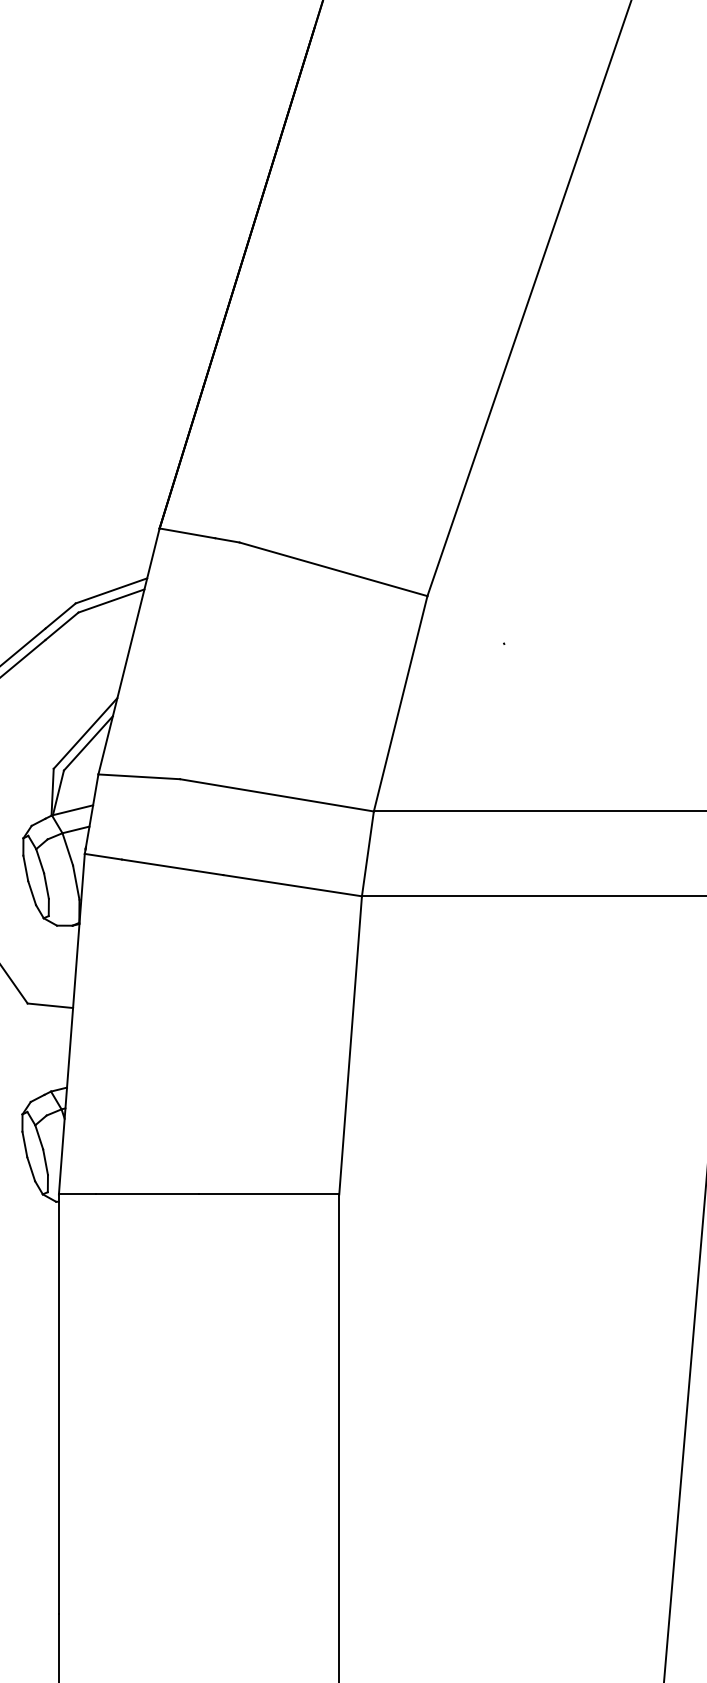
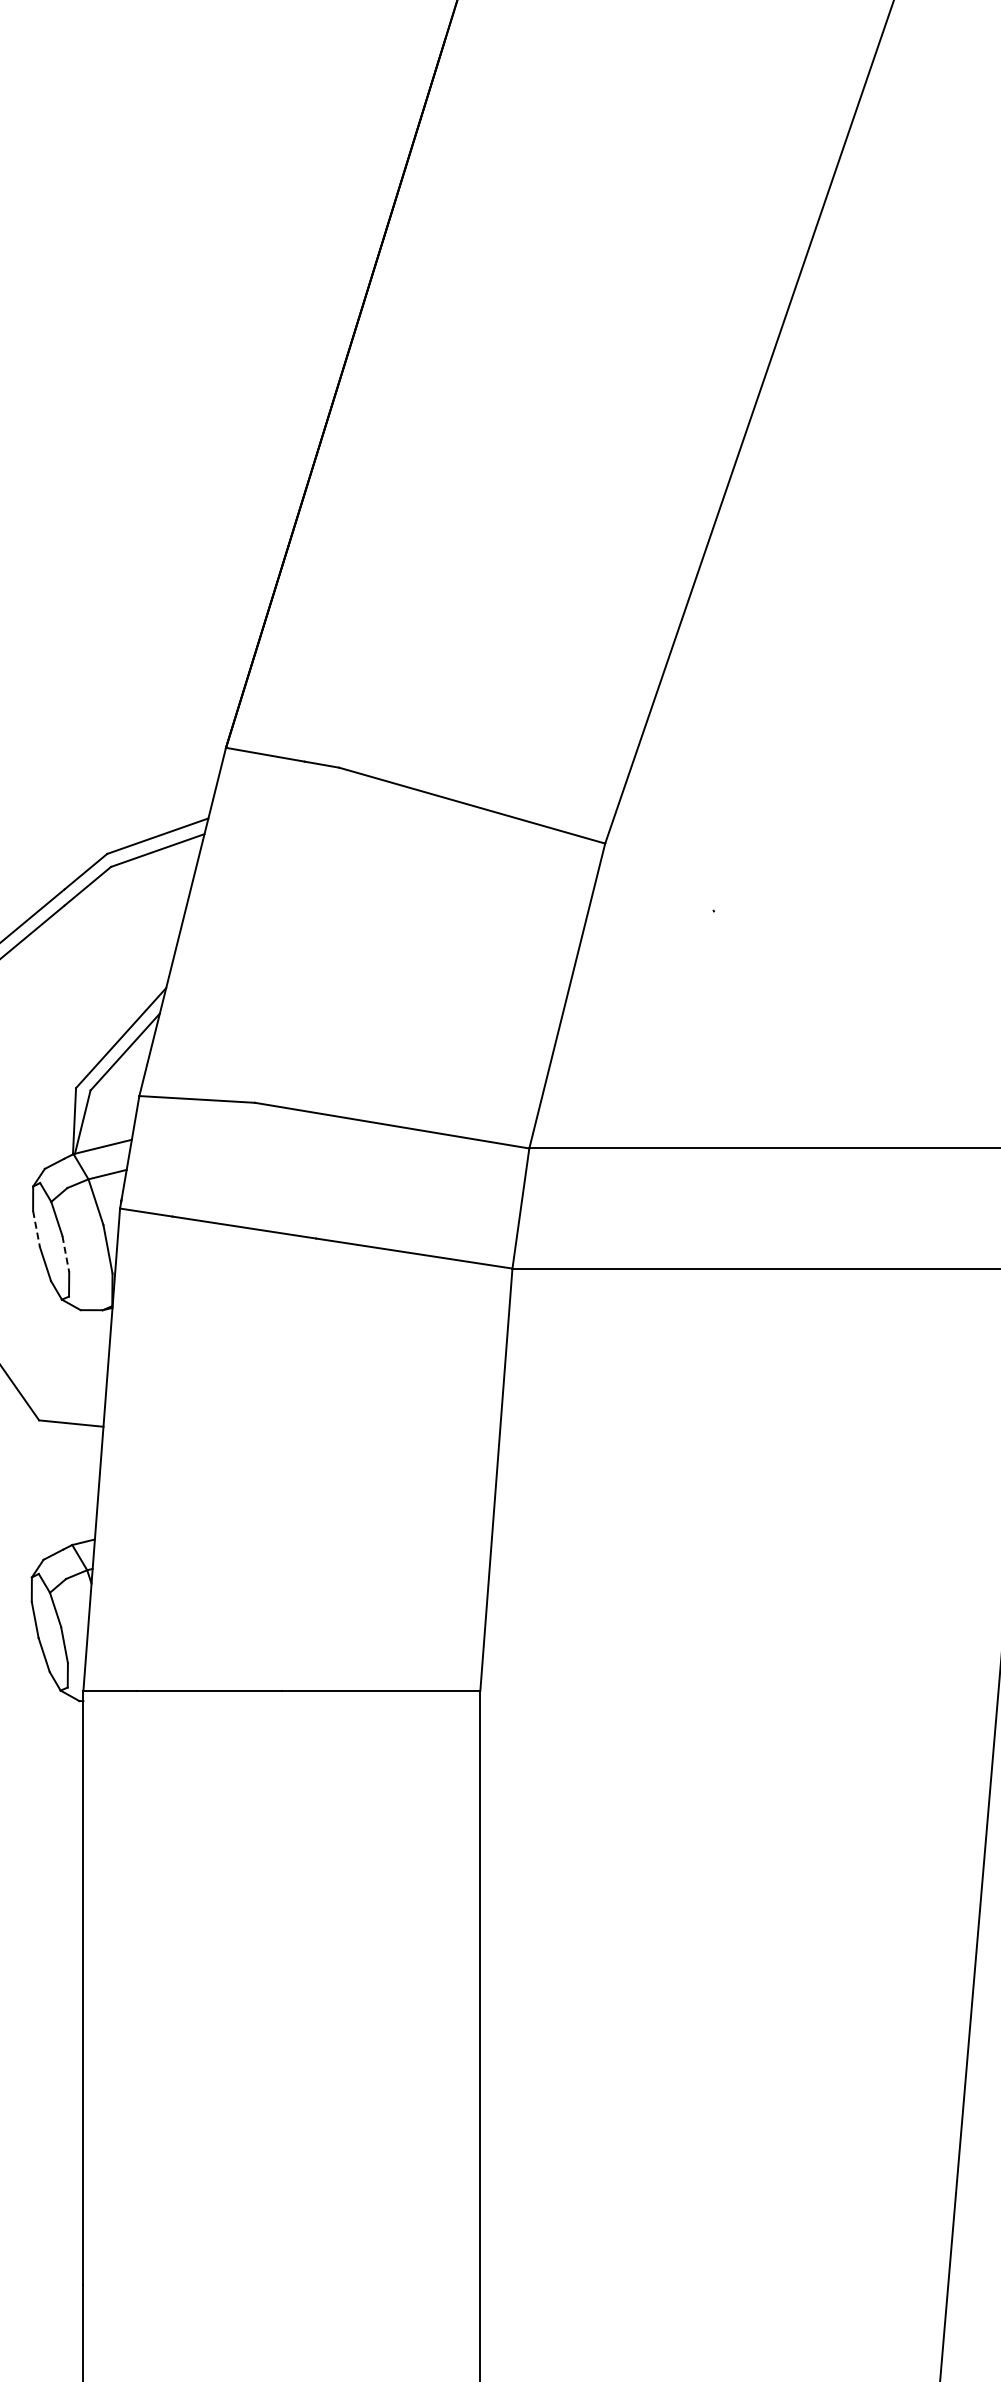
line: (25, 868) -> (36, 1229), solid -> dashed
line: (46, 886) -> (65, 1254), solid -> dashed

